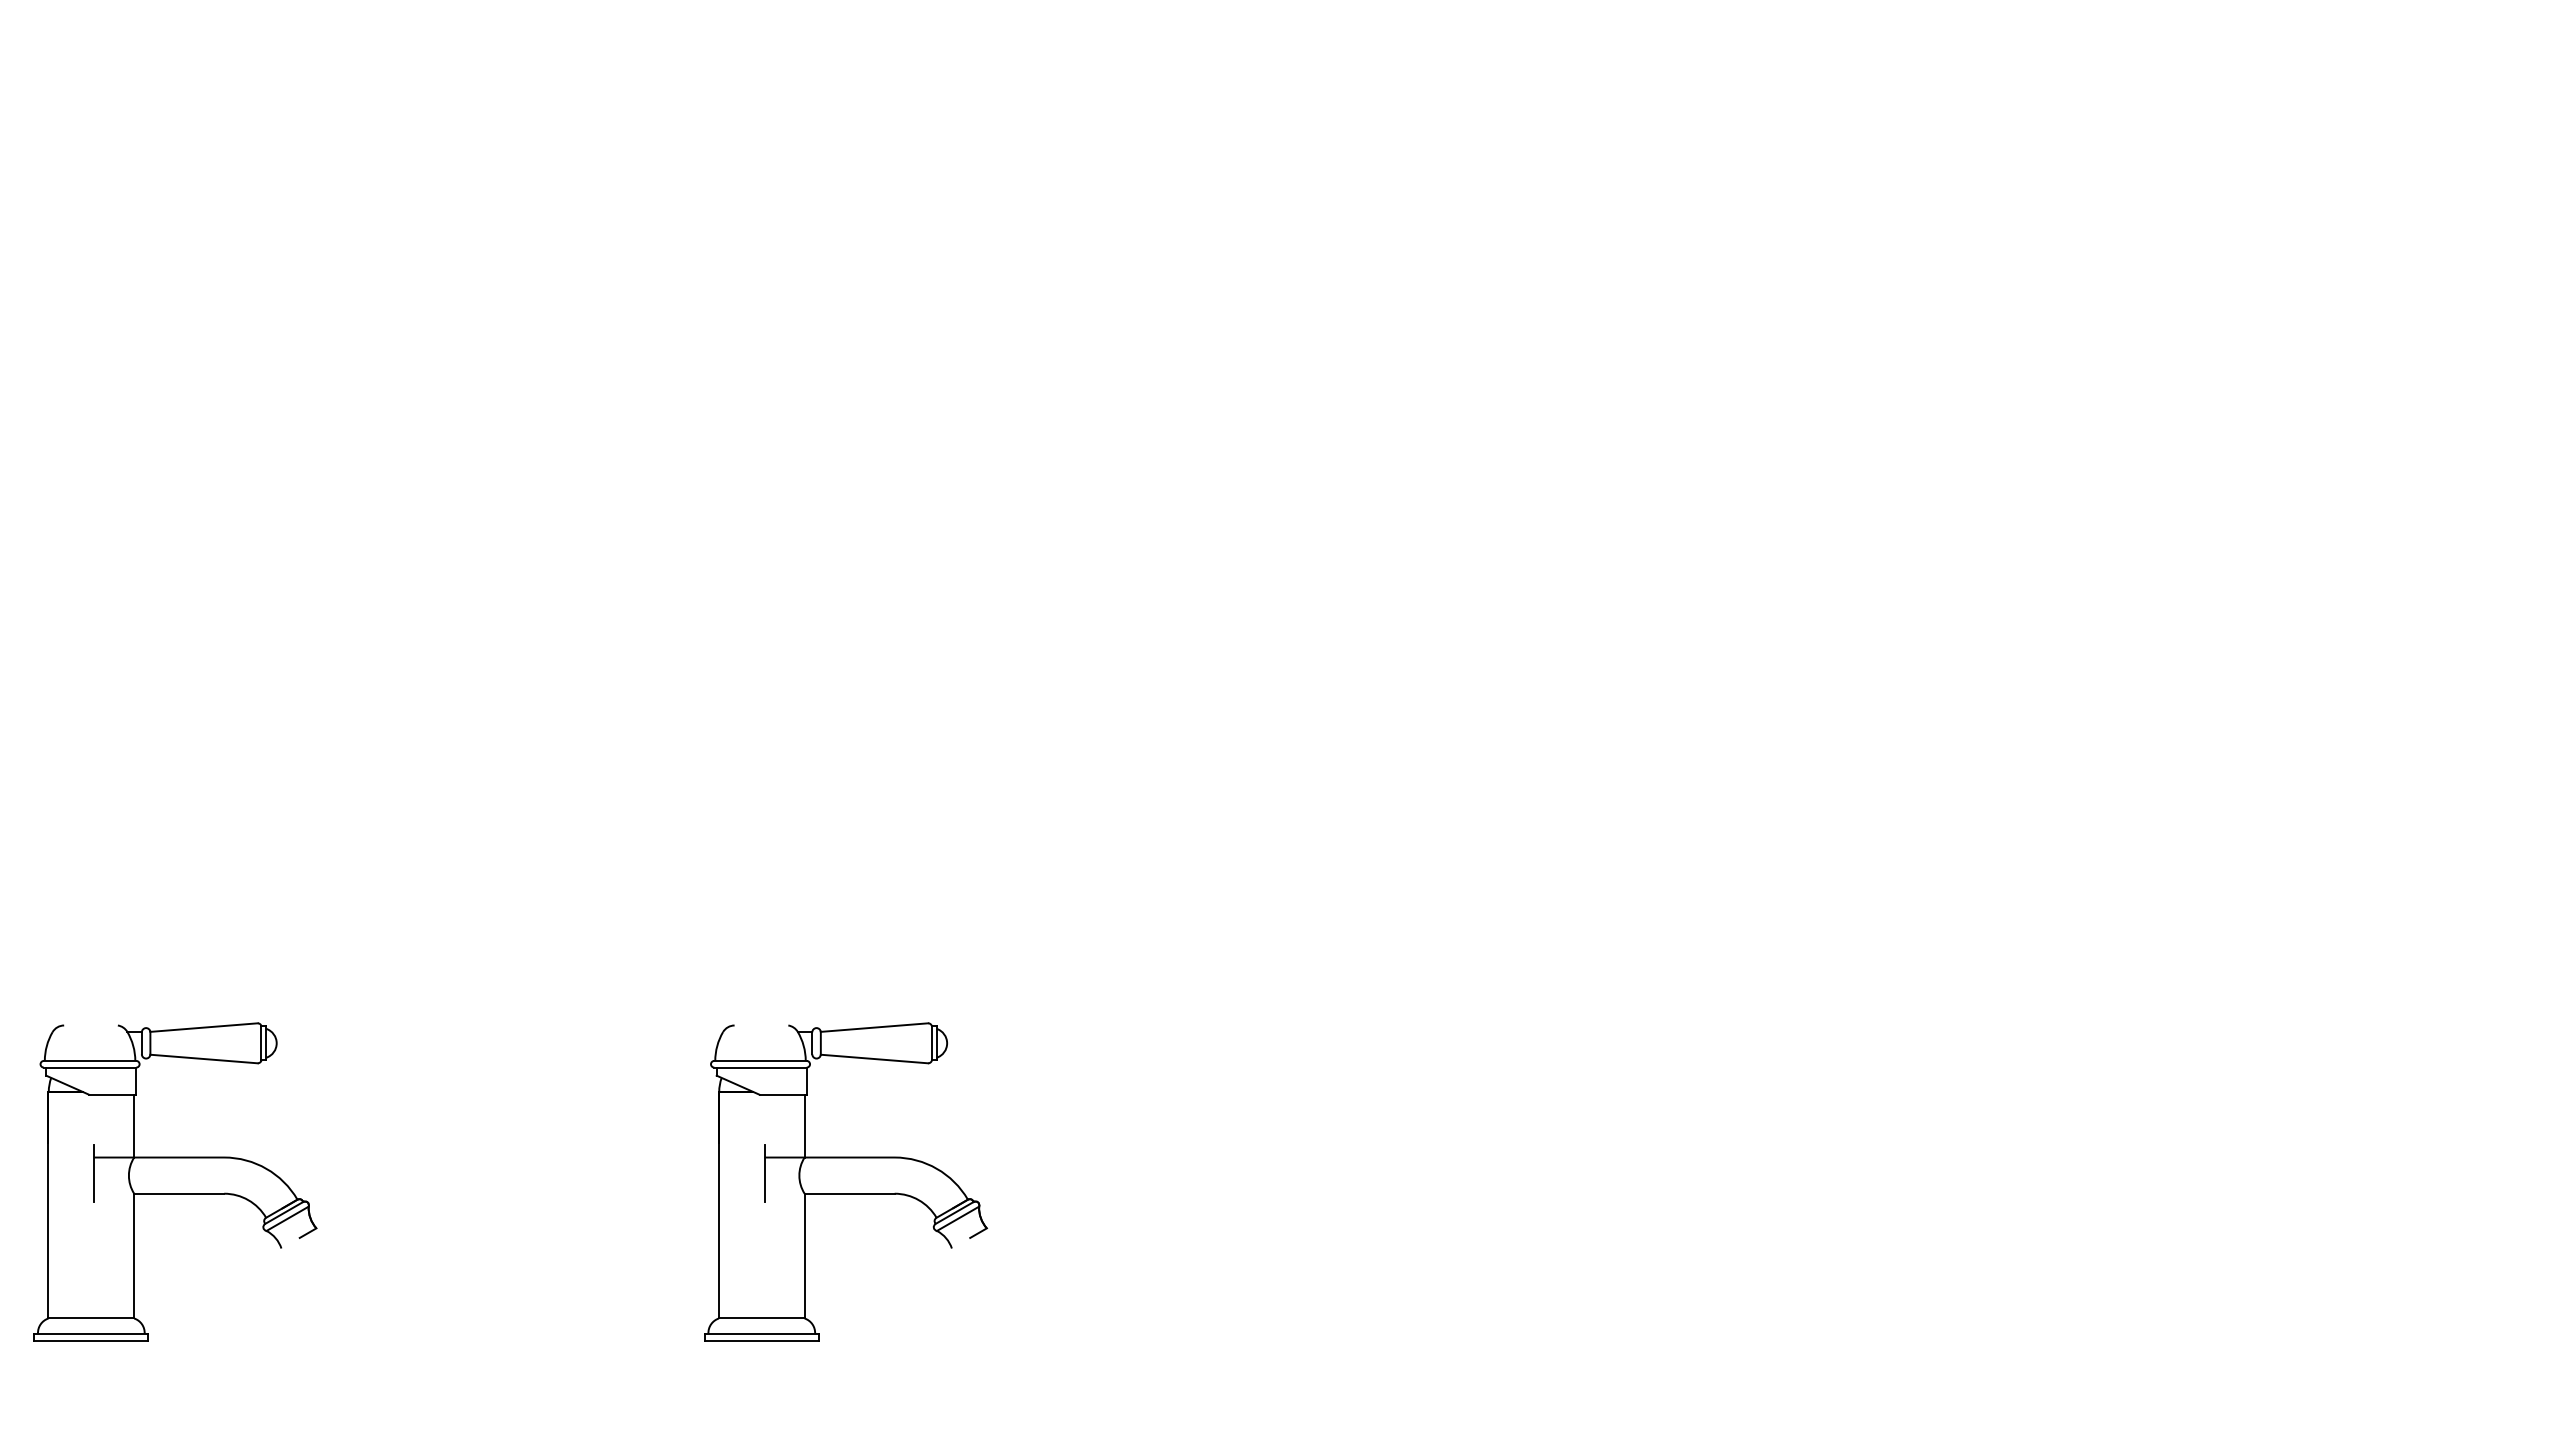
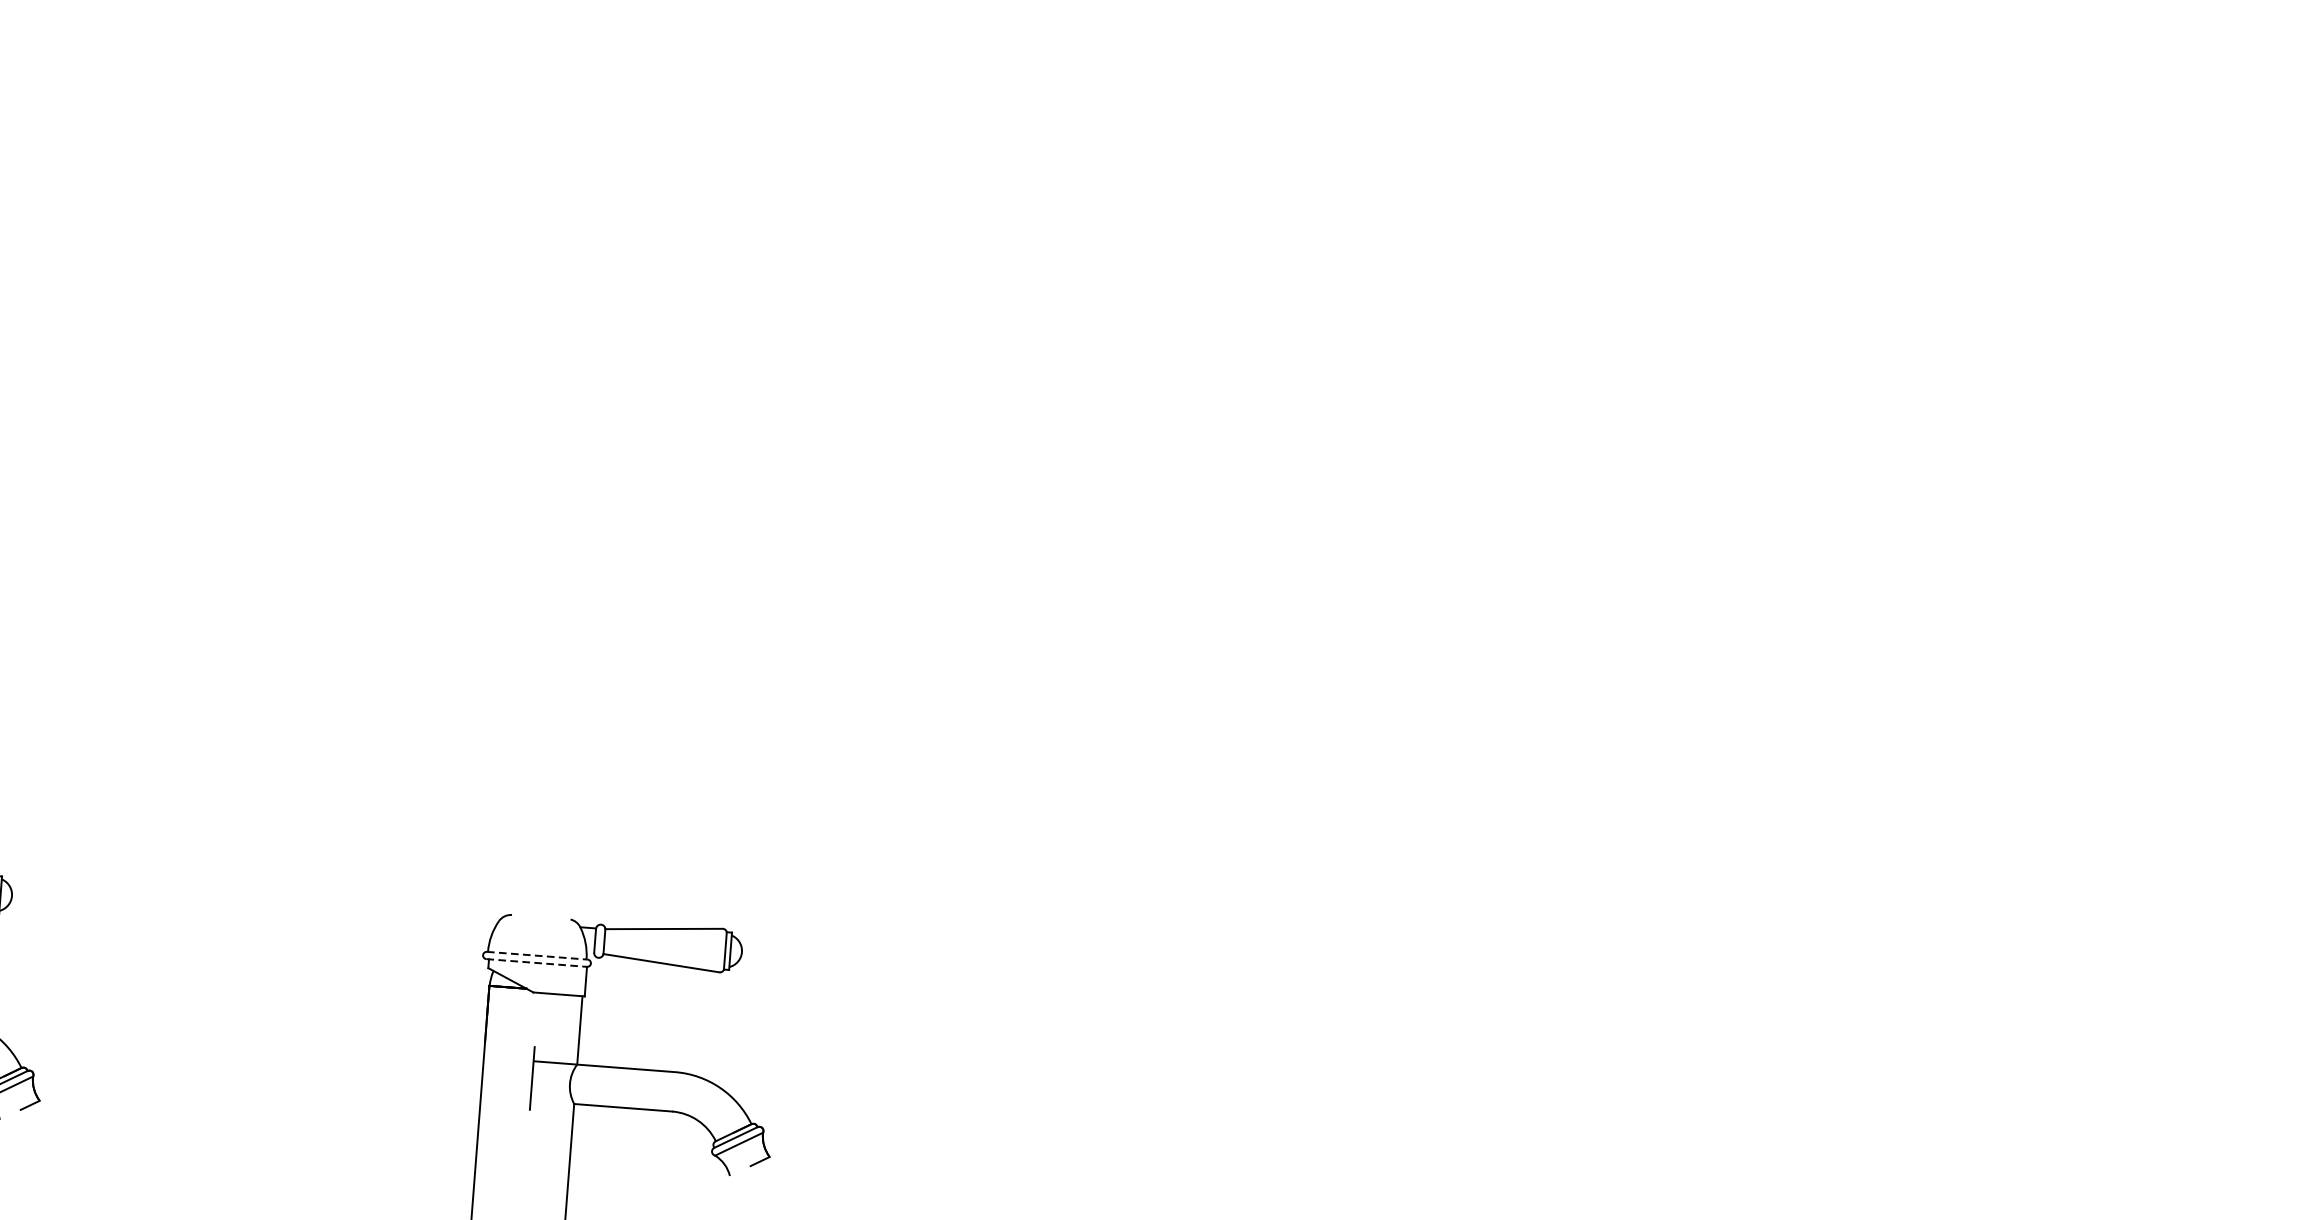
line: (761, 1060) -> (538, 955), solid -> dashed
line: (761, 1067) -> (537, 962), solid -> dashed

